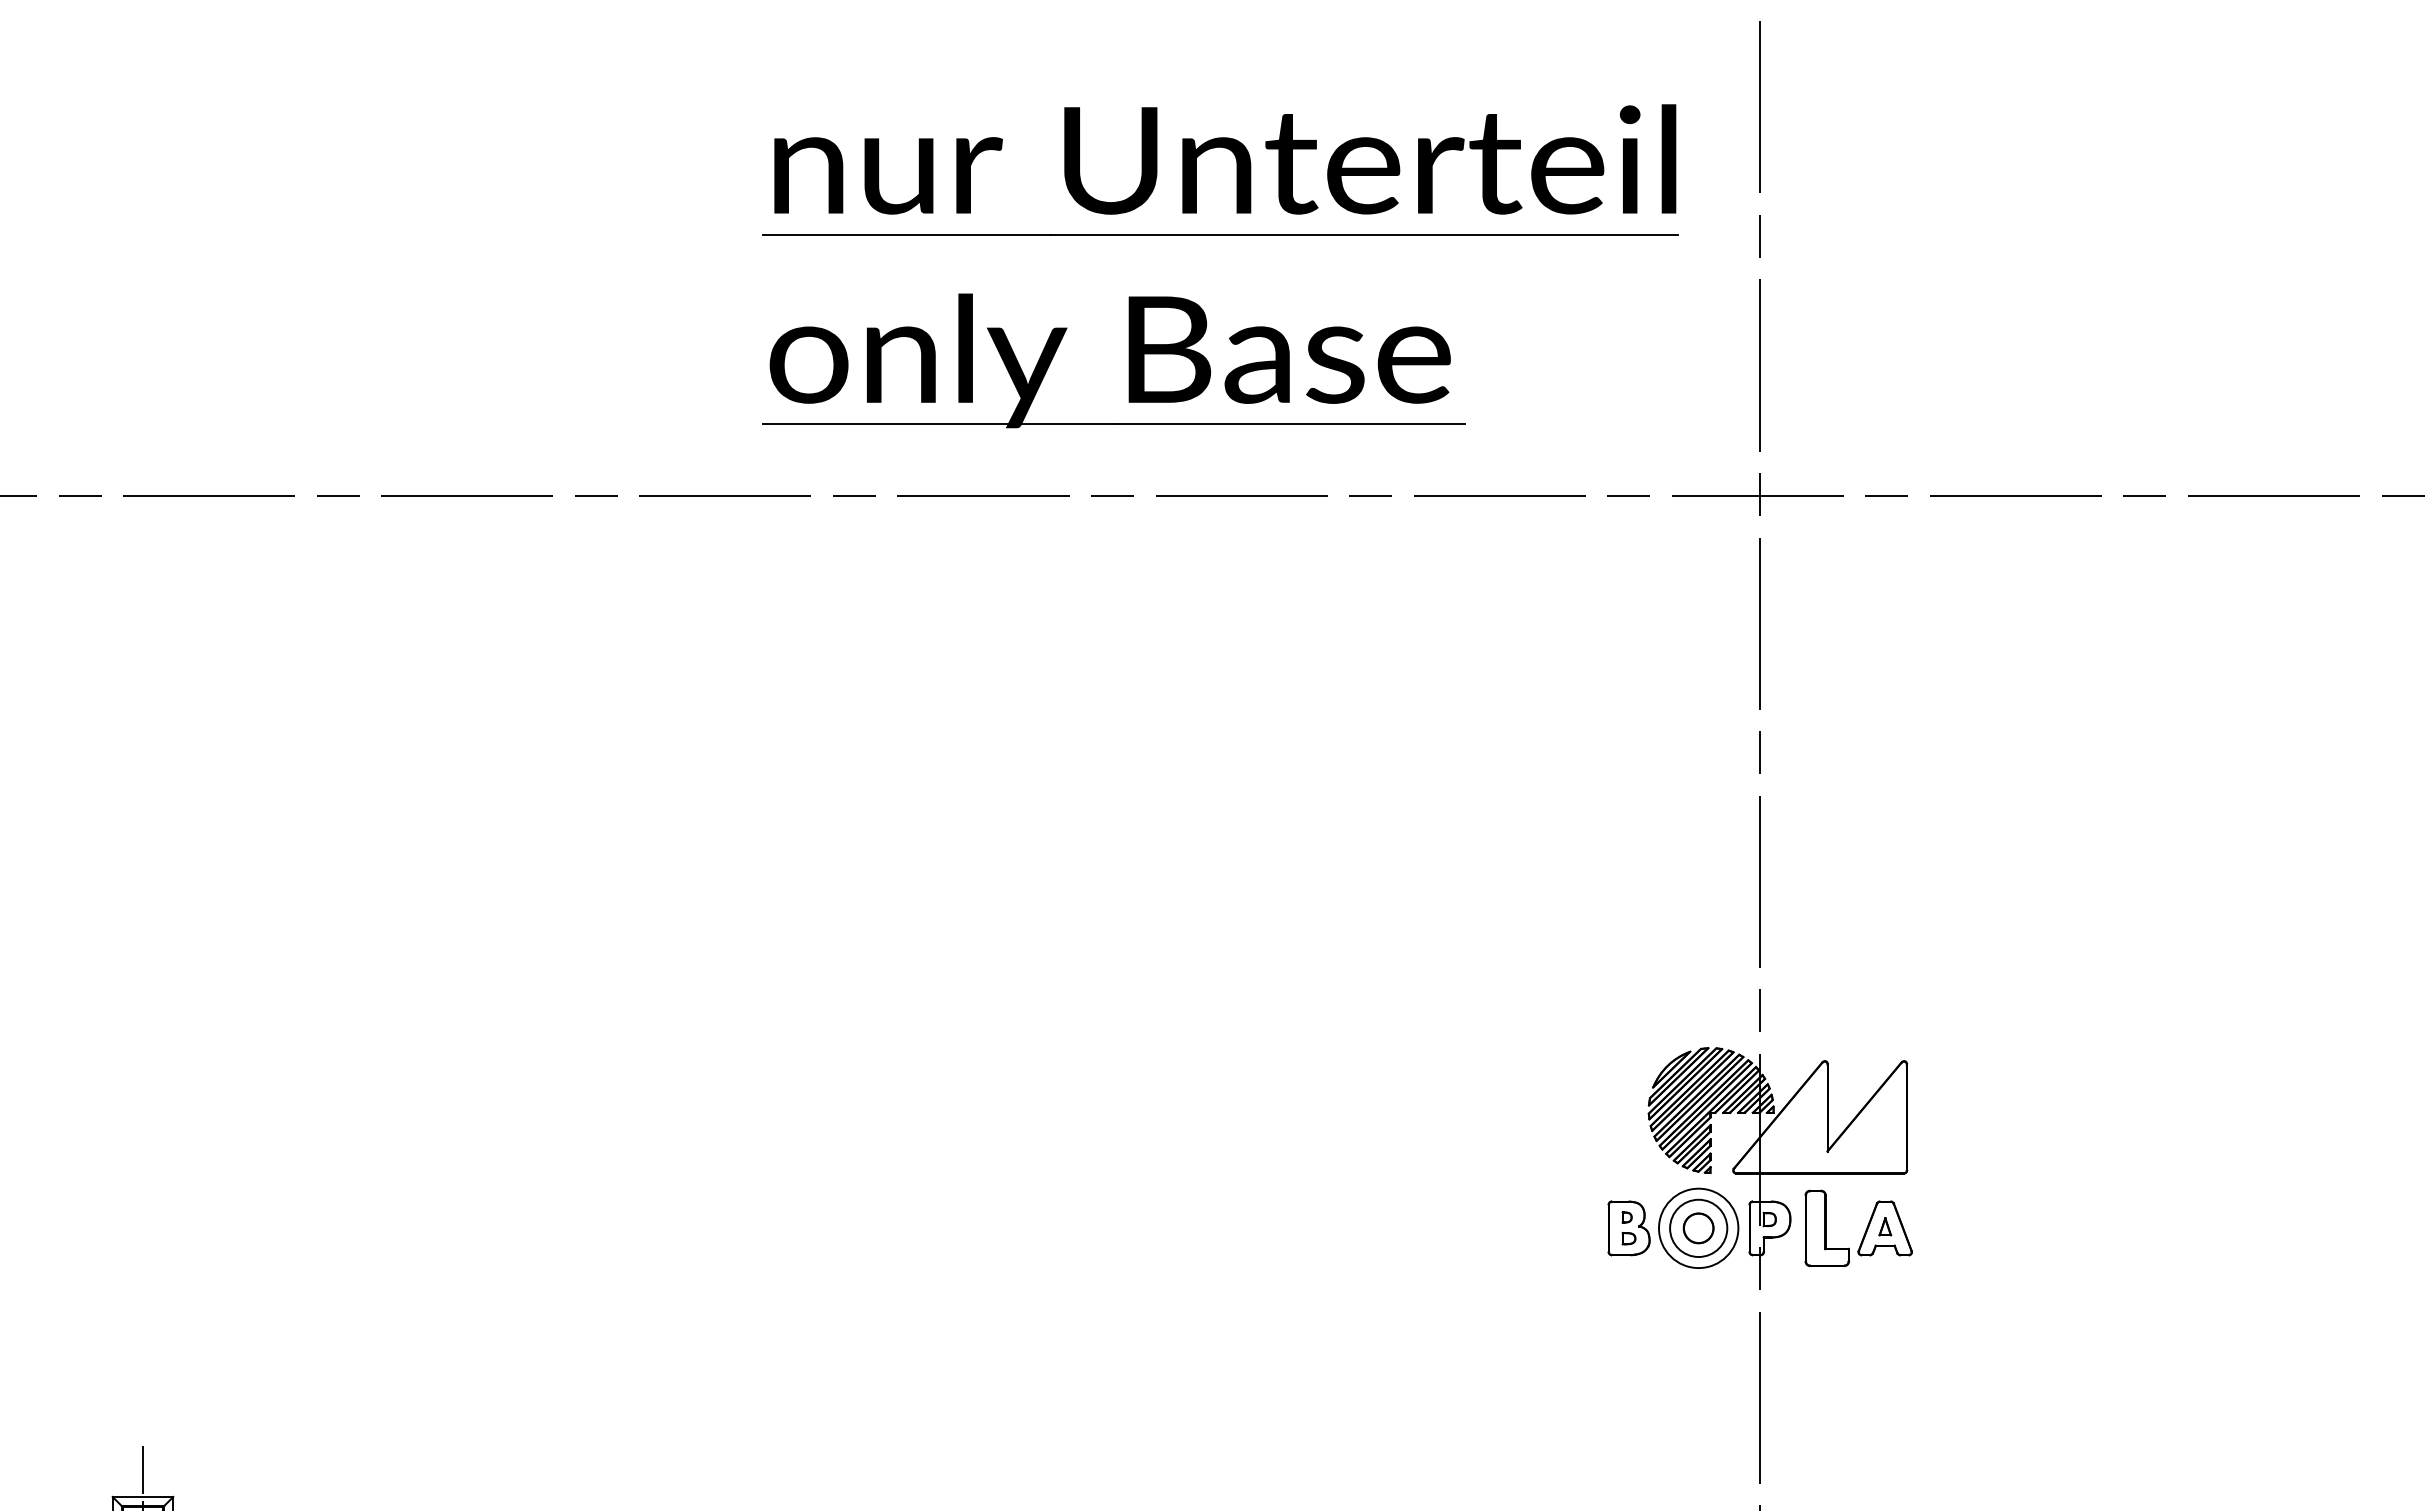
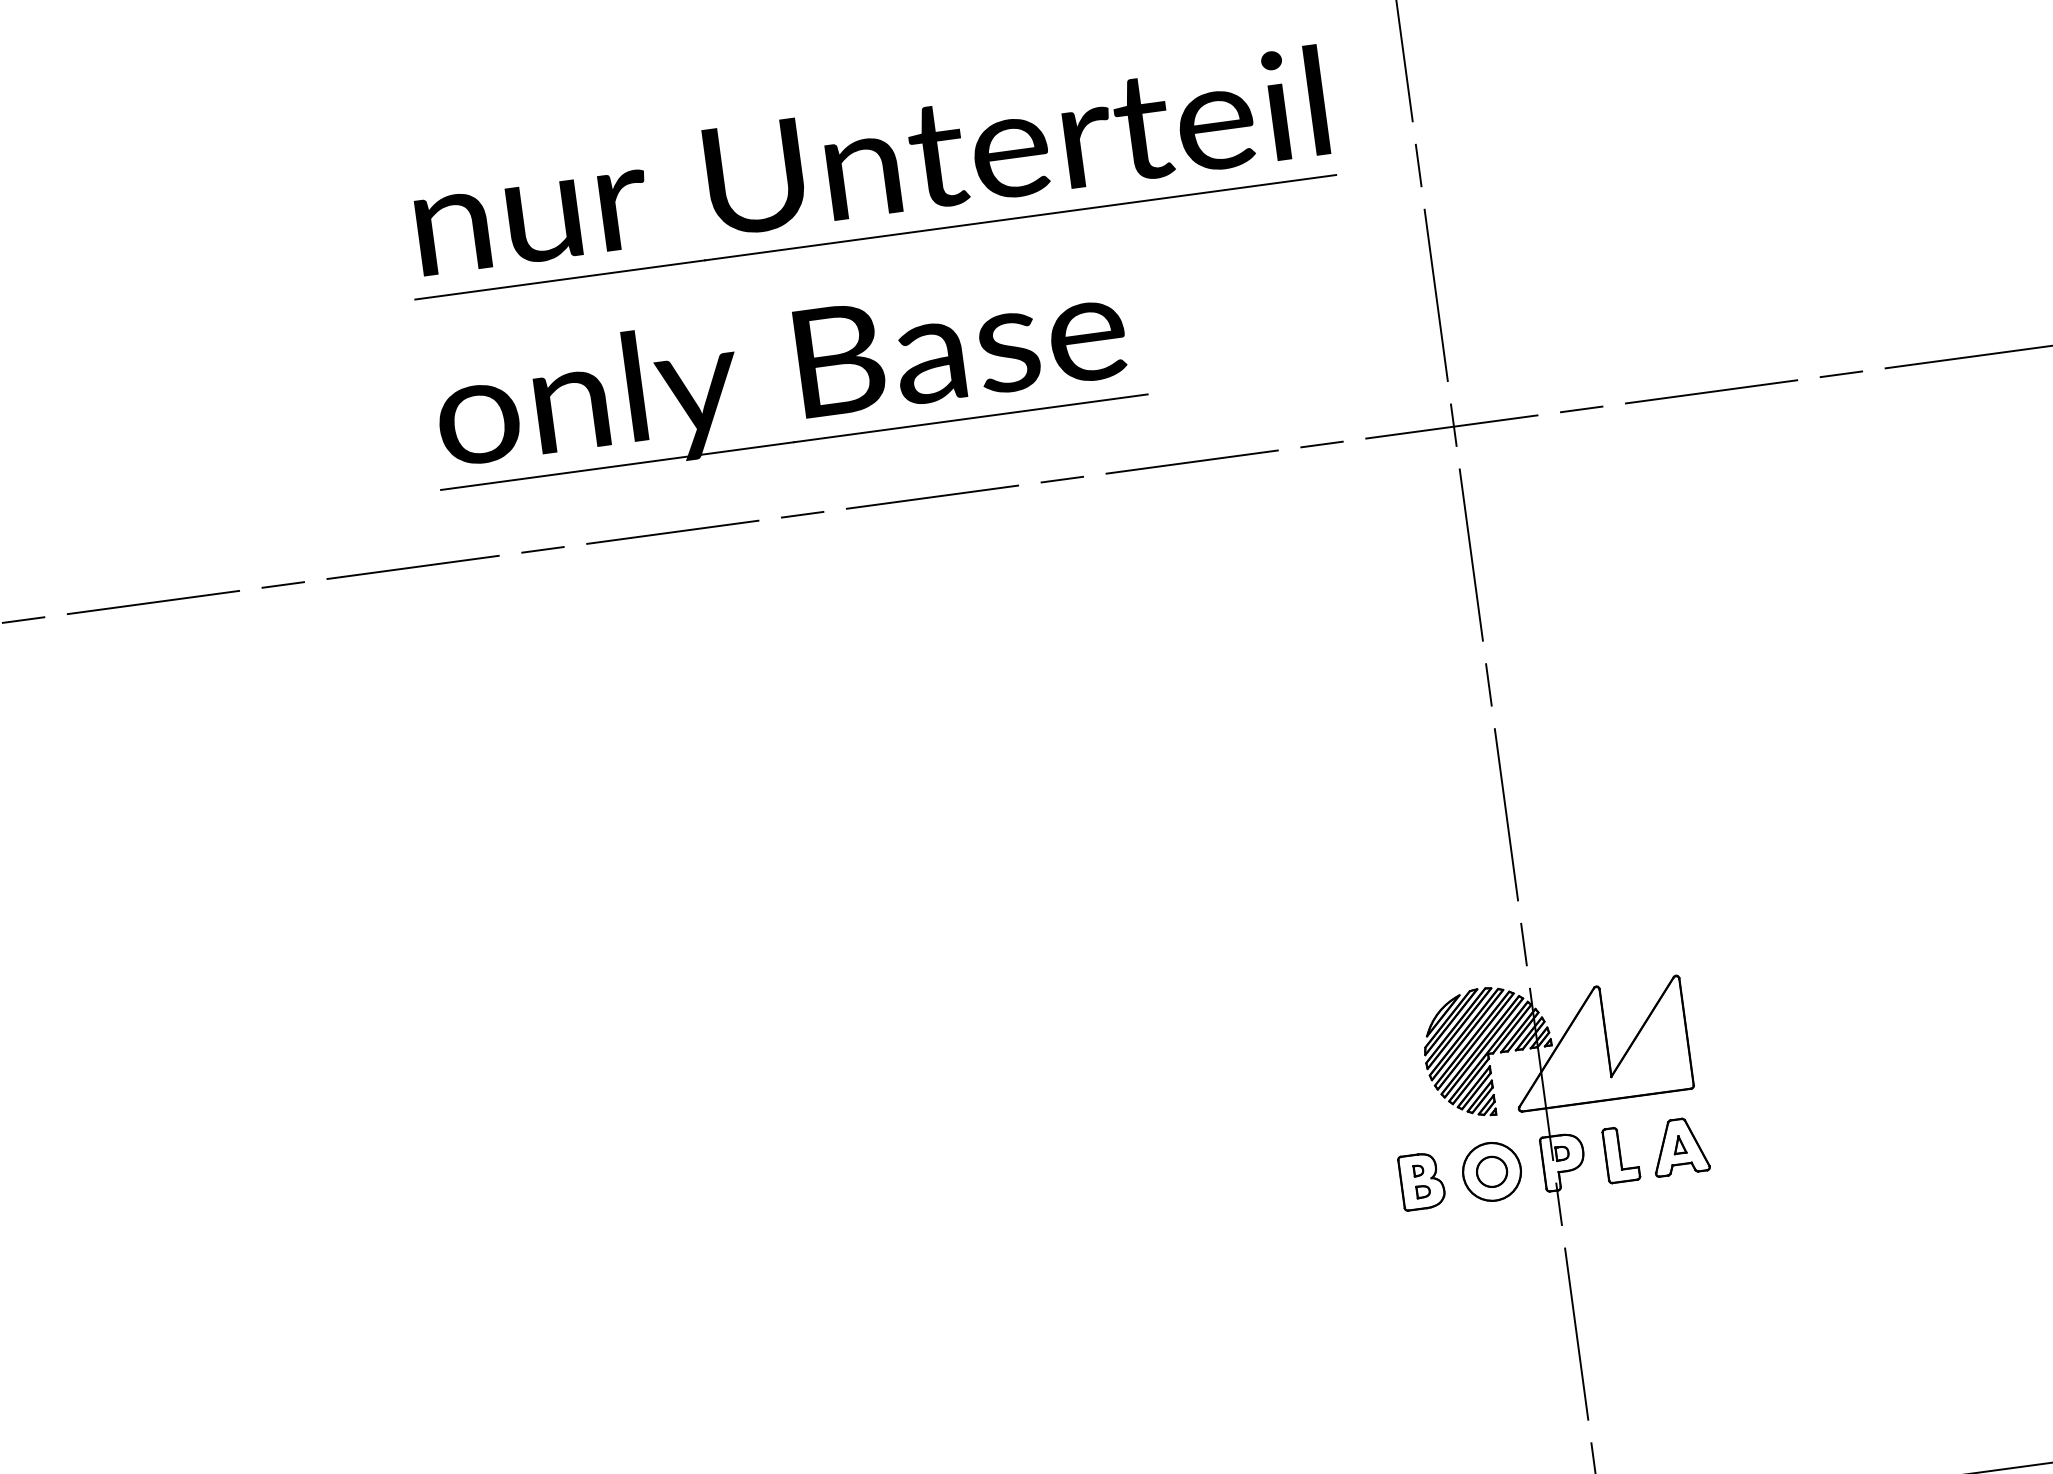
circle: (1698, 1228) -> (1491, 1172), size x0.71
part: (1826, 1228) -> (1620, 1154), size x0.71

